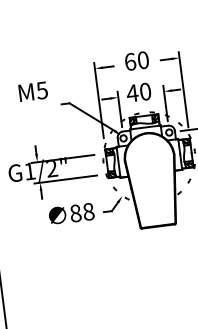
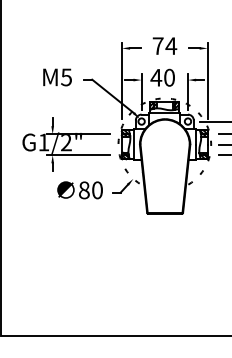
text: (136, 61) -> (164, 46), 60 -> 74
text: (33, 91) -> (57, 77), moved
text: (88, 211) -> (97, 190), 88 -> 80

